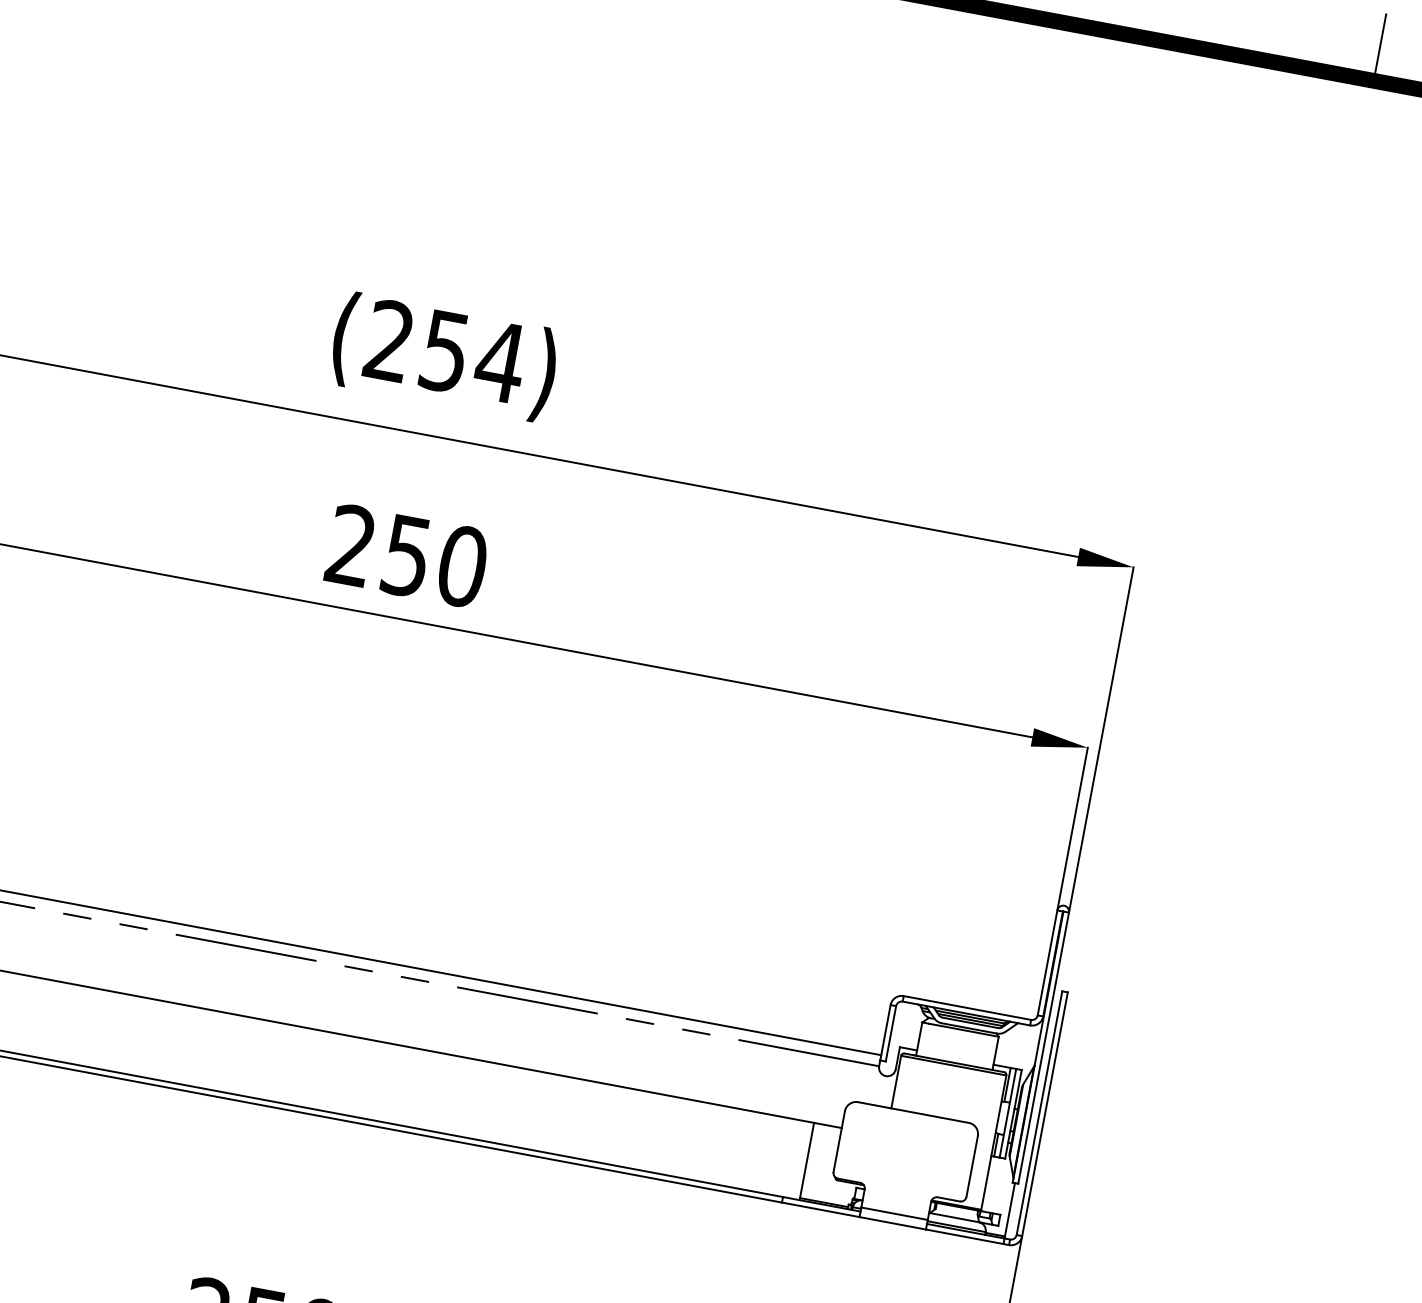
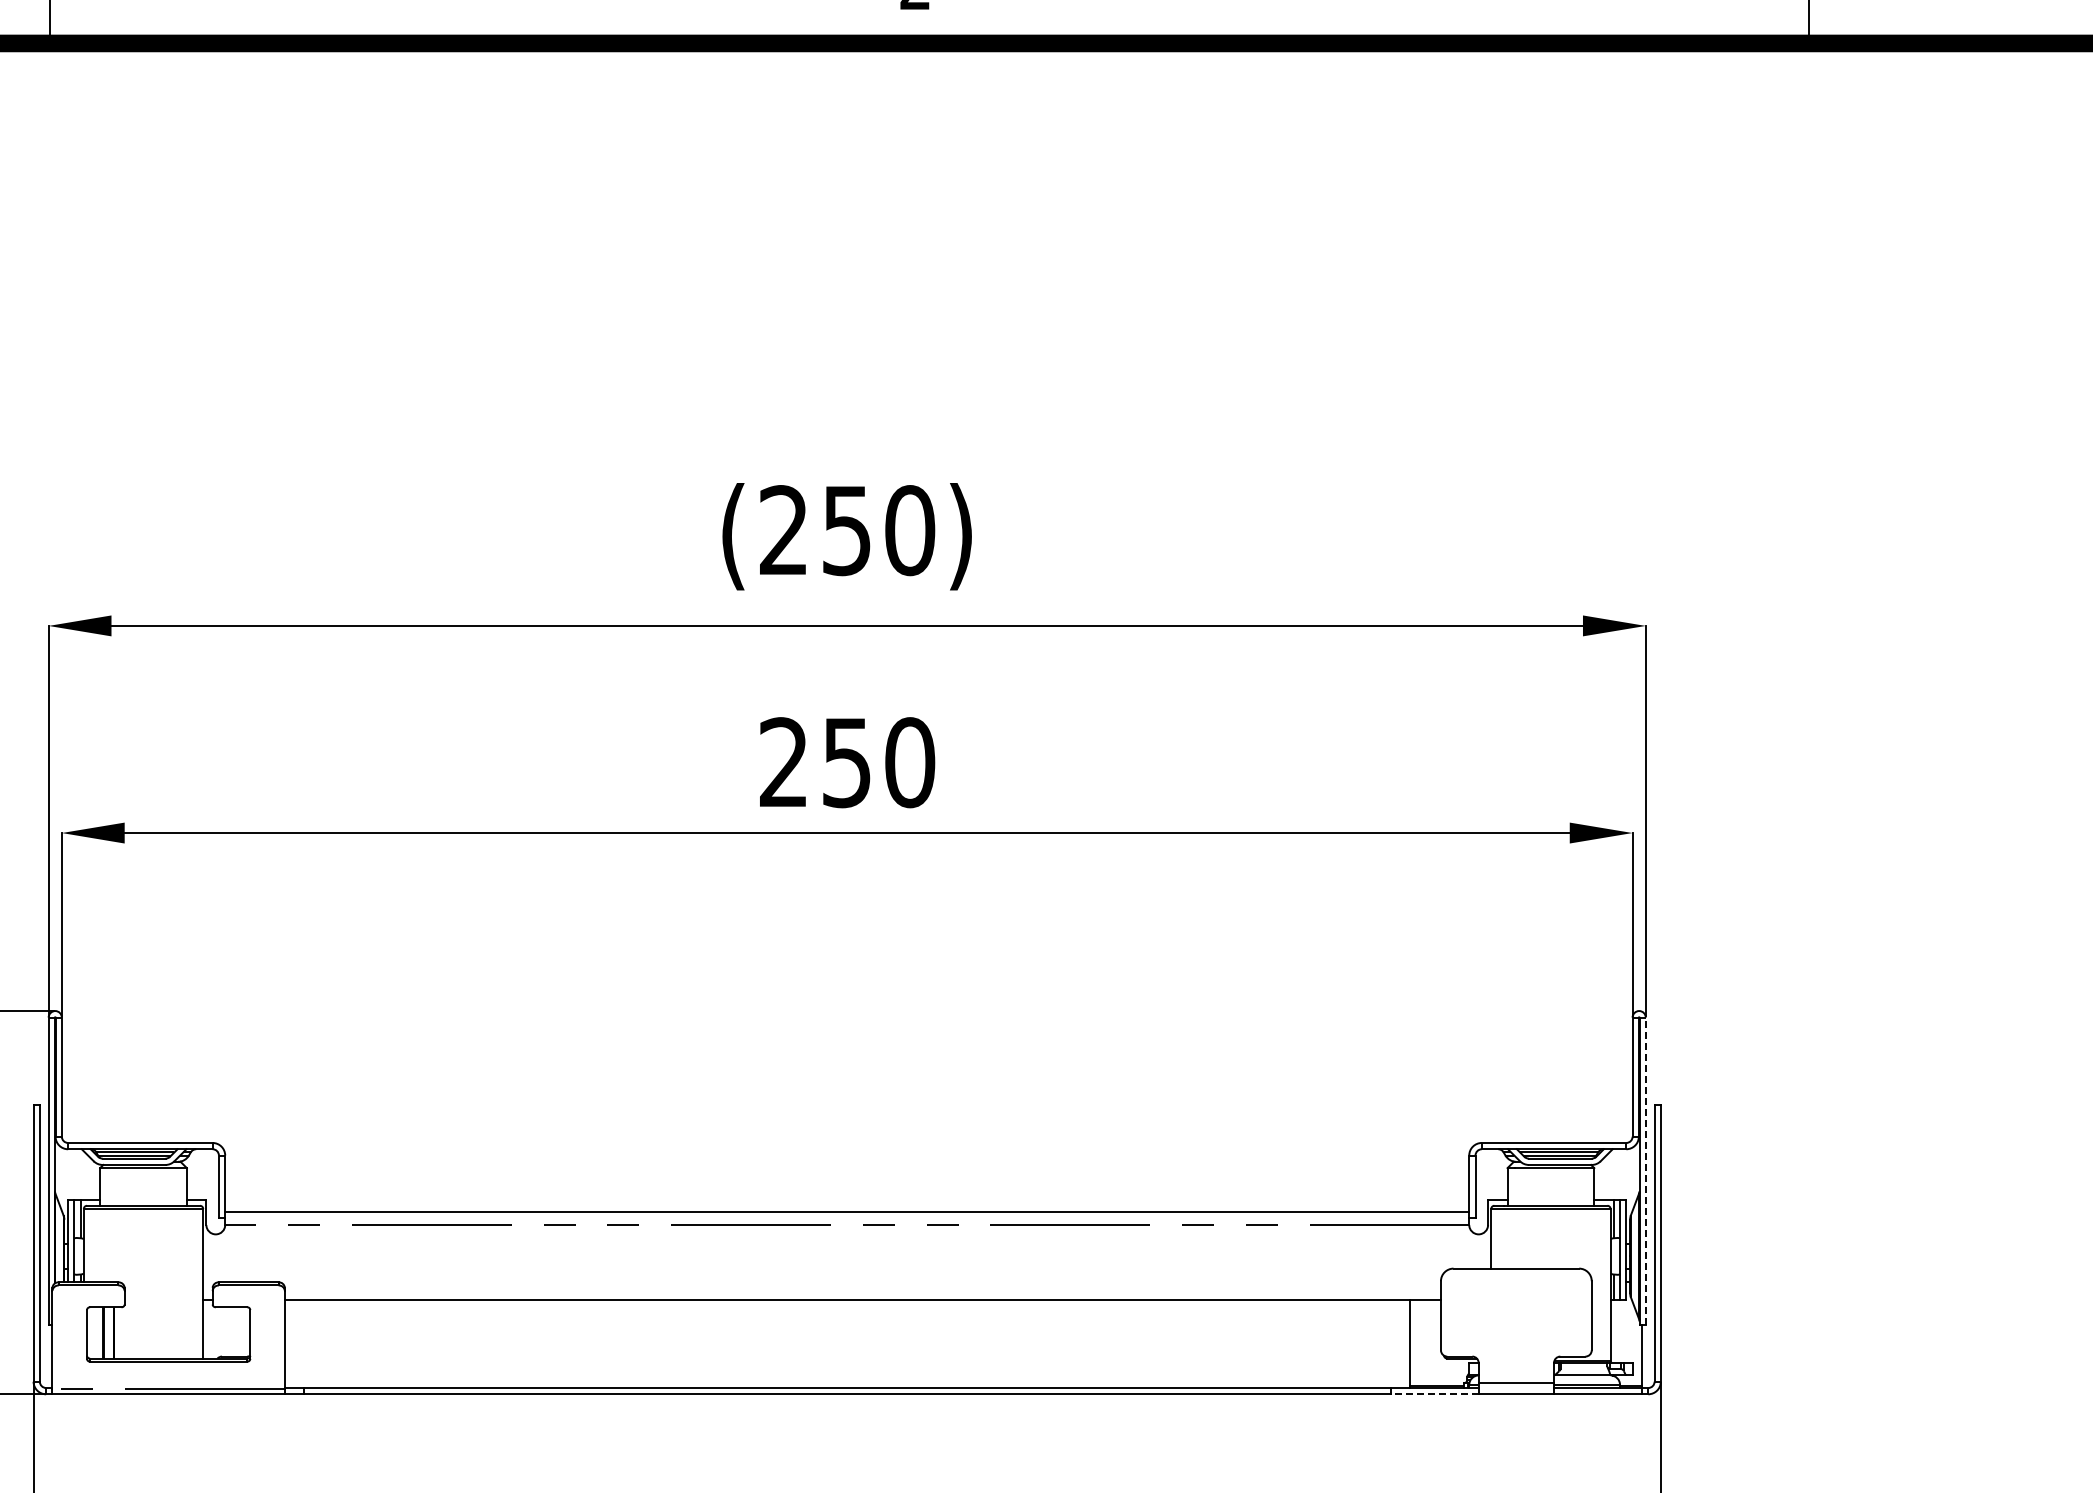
text: (500, 361) -> (909, 530), (254) -> (250)
line: (1043, 1048) -> (1645, 1171), solid -> dashed
line: (820, 1209) -> (1434, 1394), solid -> dashed

